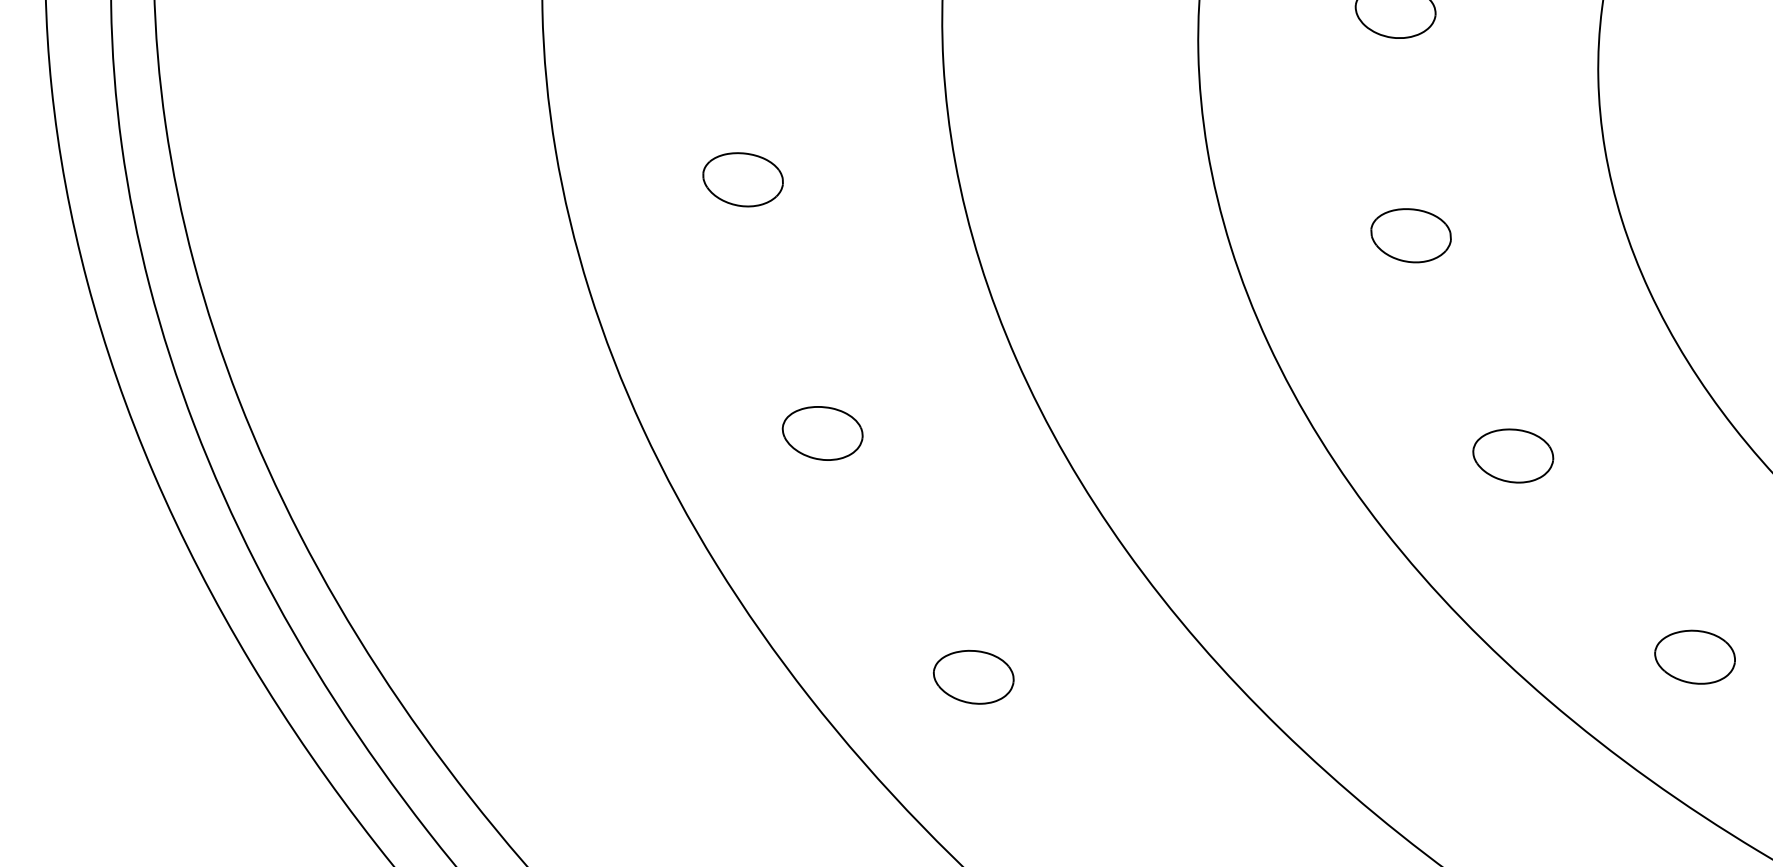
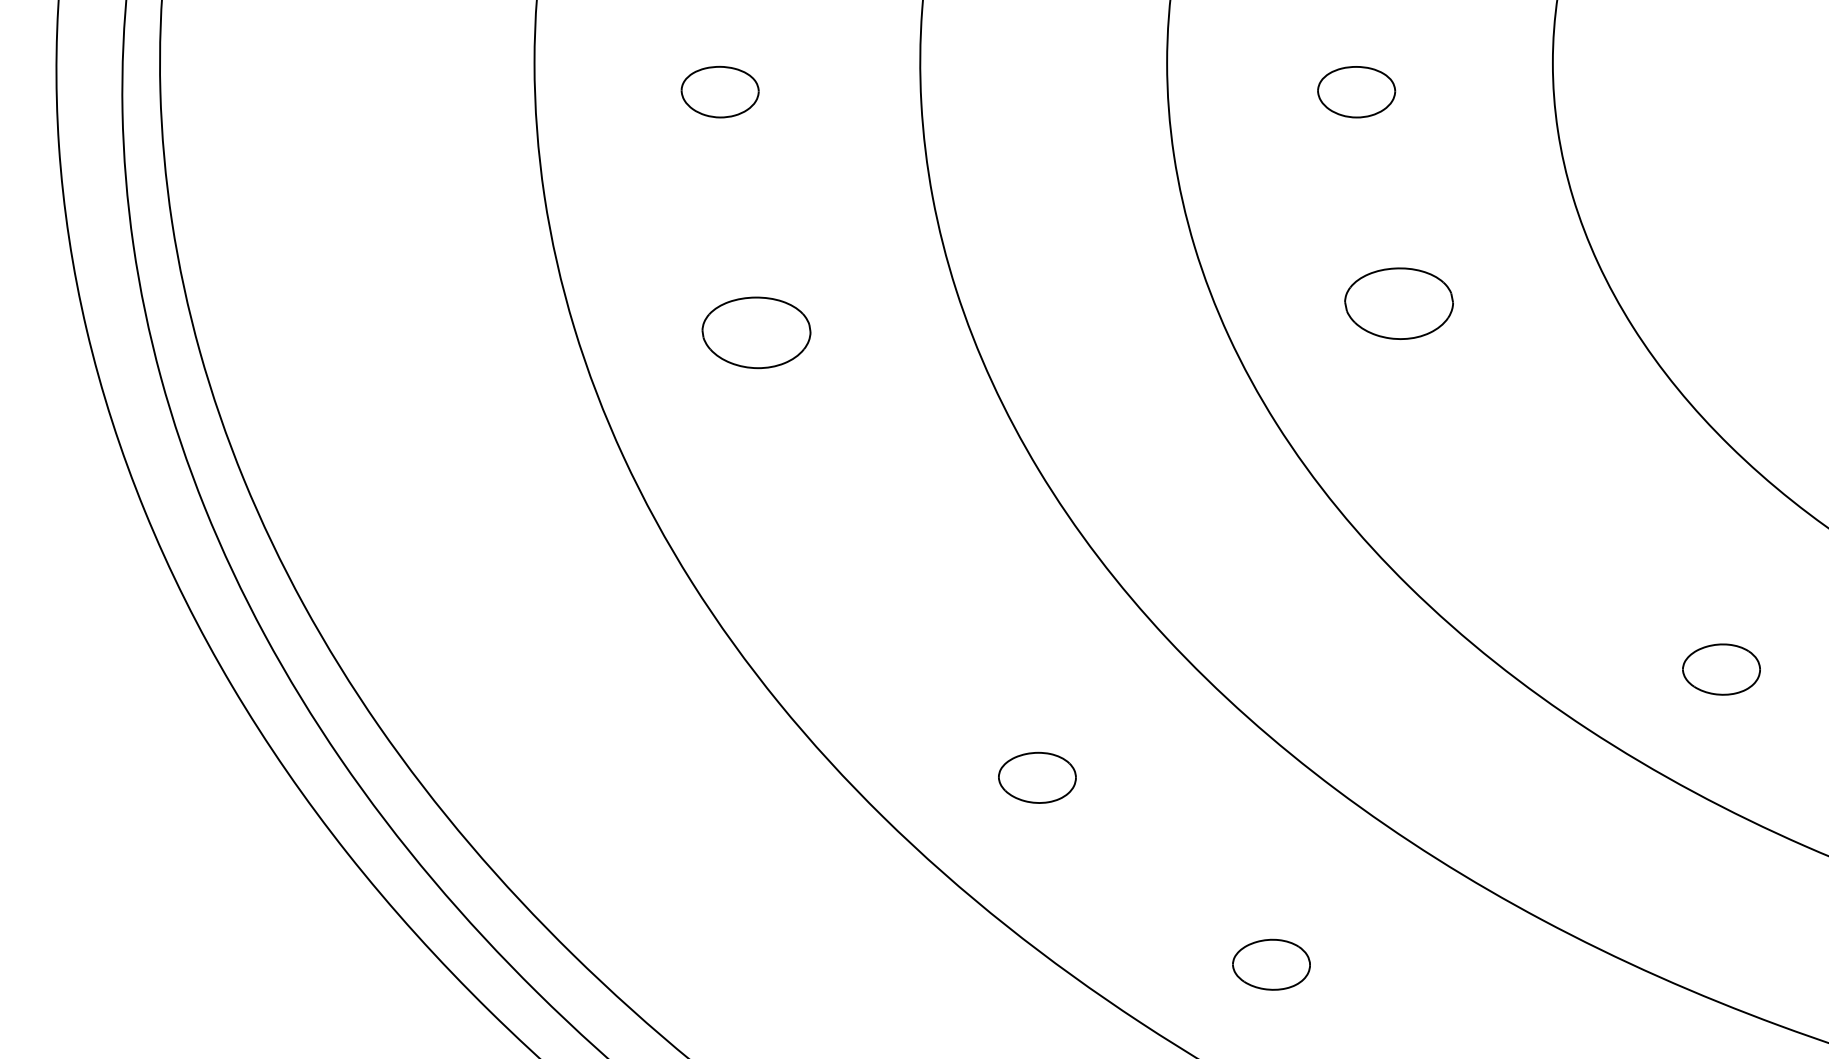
part: (742, 180) -> (755, 333), size x1.4
part: (1410, 235) -> (1398, 303), size x1.4
part: (822, 433) -> (863, 564), removed
part: (1513, 455) -> (1523, 500), removed

